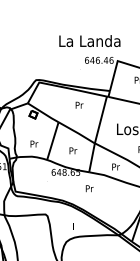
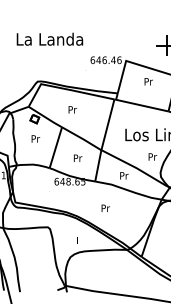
text: (89, 40) -> (49, 38), moved
text: (79, 104) -> (72, 109), moved
text: (34, 143) -> (35, 138), moved
text: (89, 187) -> (105, 207), moved

